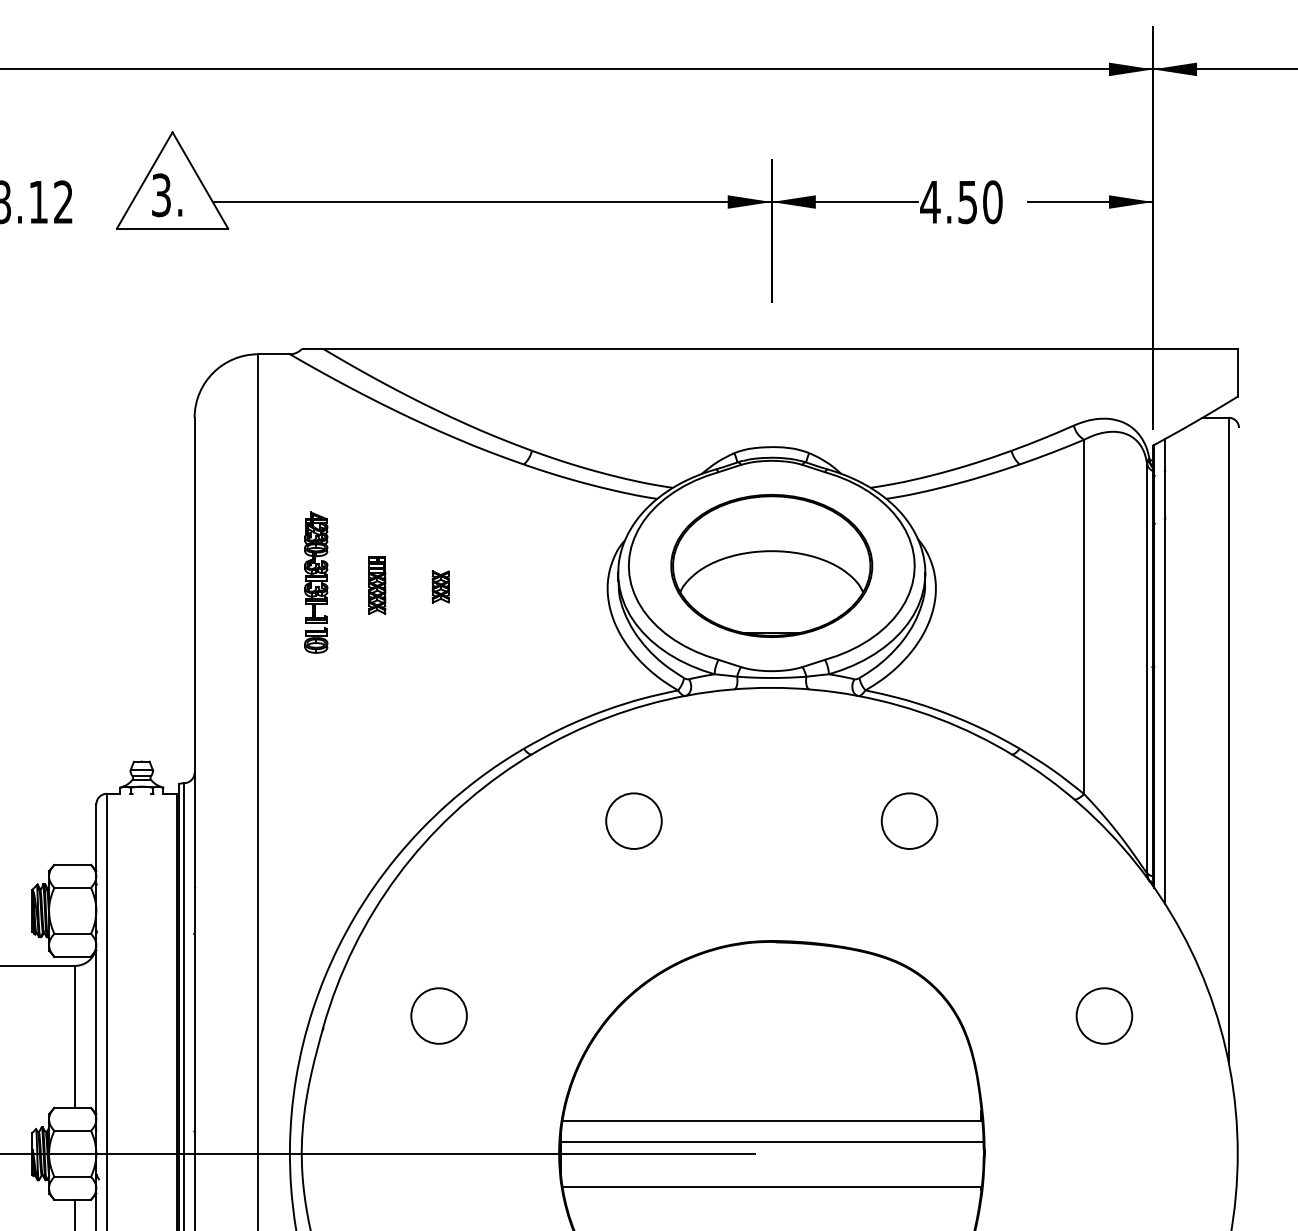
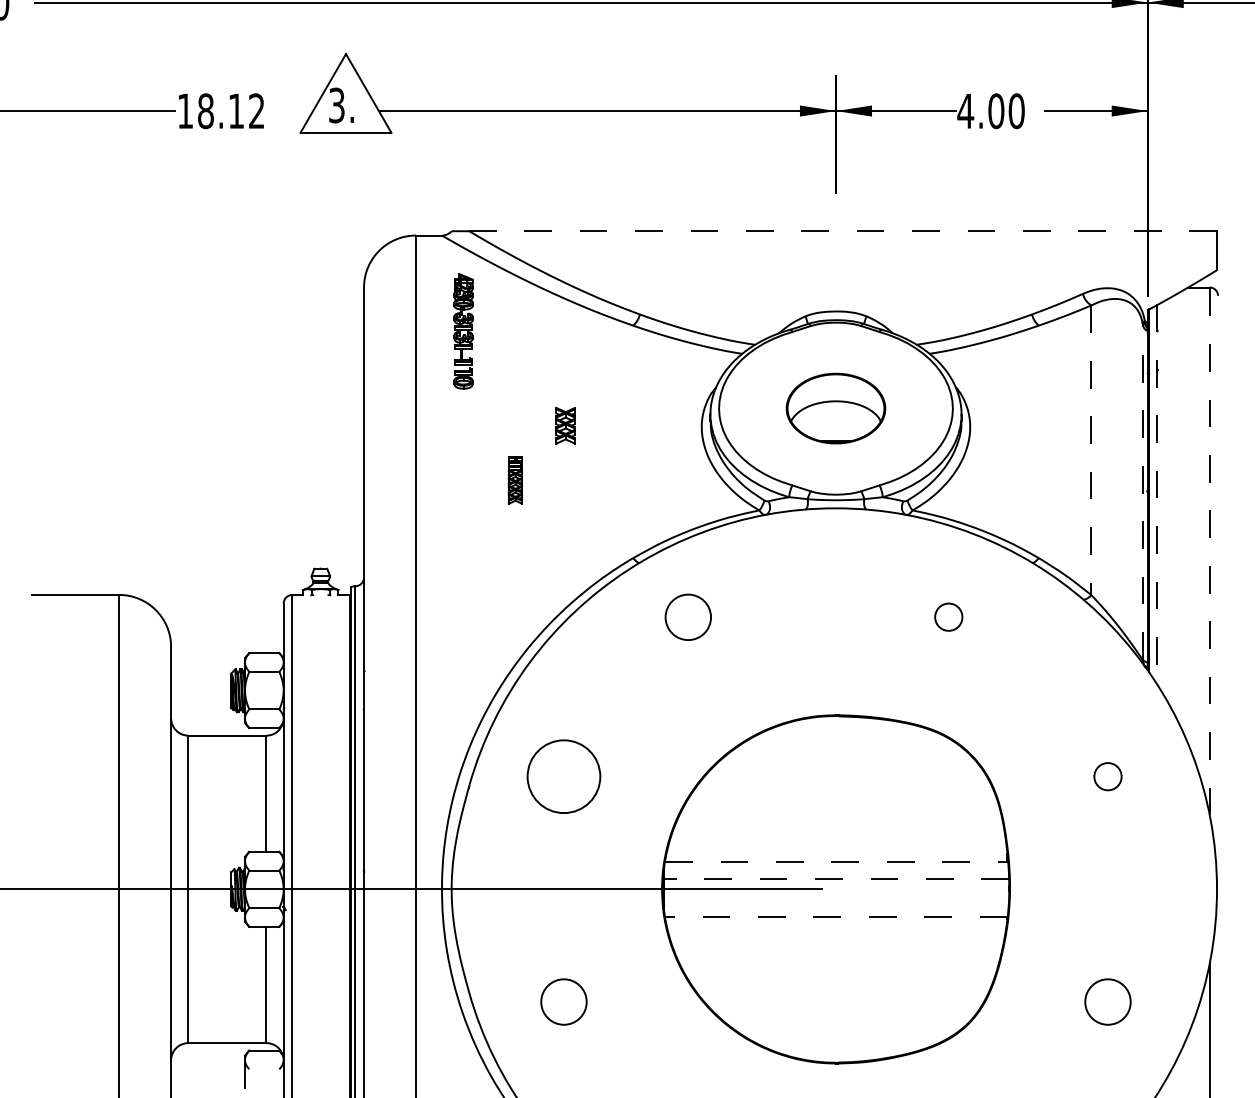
text: (968, 202) -> (996, 111), 4.50 -> 4.00
line: (780, 349) -> (843, 231), solid -> dashed
part: (771, 565) -> (835, 408), size x0.6
part: (316, 582) -> (463, 331), moved
part: (376, 585) -> (514, 480), moved
part: (439, 586) -> (564, 425), size x1.4
line: (1084, 617) -> (1091, 450), solid -> dashed
line: (1146, 667) -> (1142, 491), solid -> dashed
line: (1164, 672) -> (1157, 495), solid -> dashed
line: (1228, 740) -> (1209, 551), solid -> dashed
circle: (632, 820) -> (687, 616), moved
circle: (909, 820) -> (948, 616), size x0.6
circle: (438, 1015) -> (563, 776), size x1.6
circle: (1103, 1015) -> (1107, 776), size x0.6
line: (772, 1120) -> (836, 862), solid -> dashed
line: (772, 1141) -> (836, 879), solid -> dashed
line: (771, 1187) -> (835, 916), solid -> dashed

